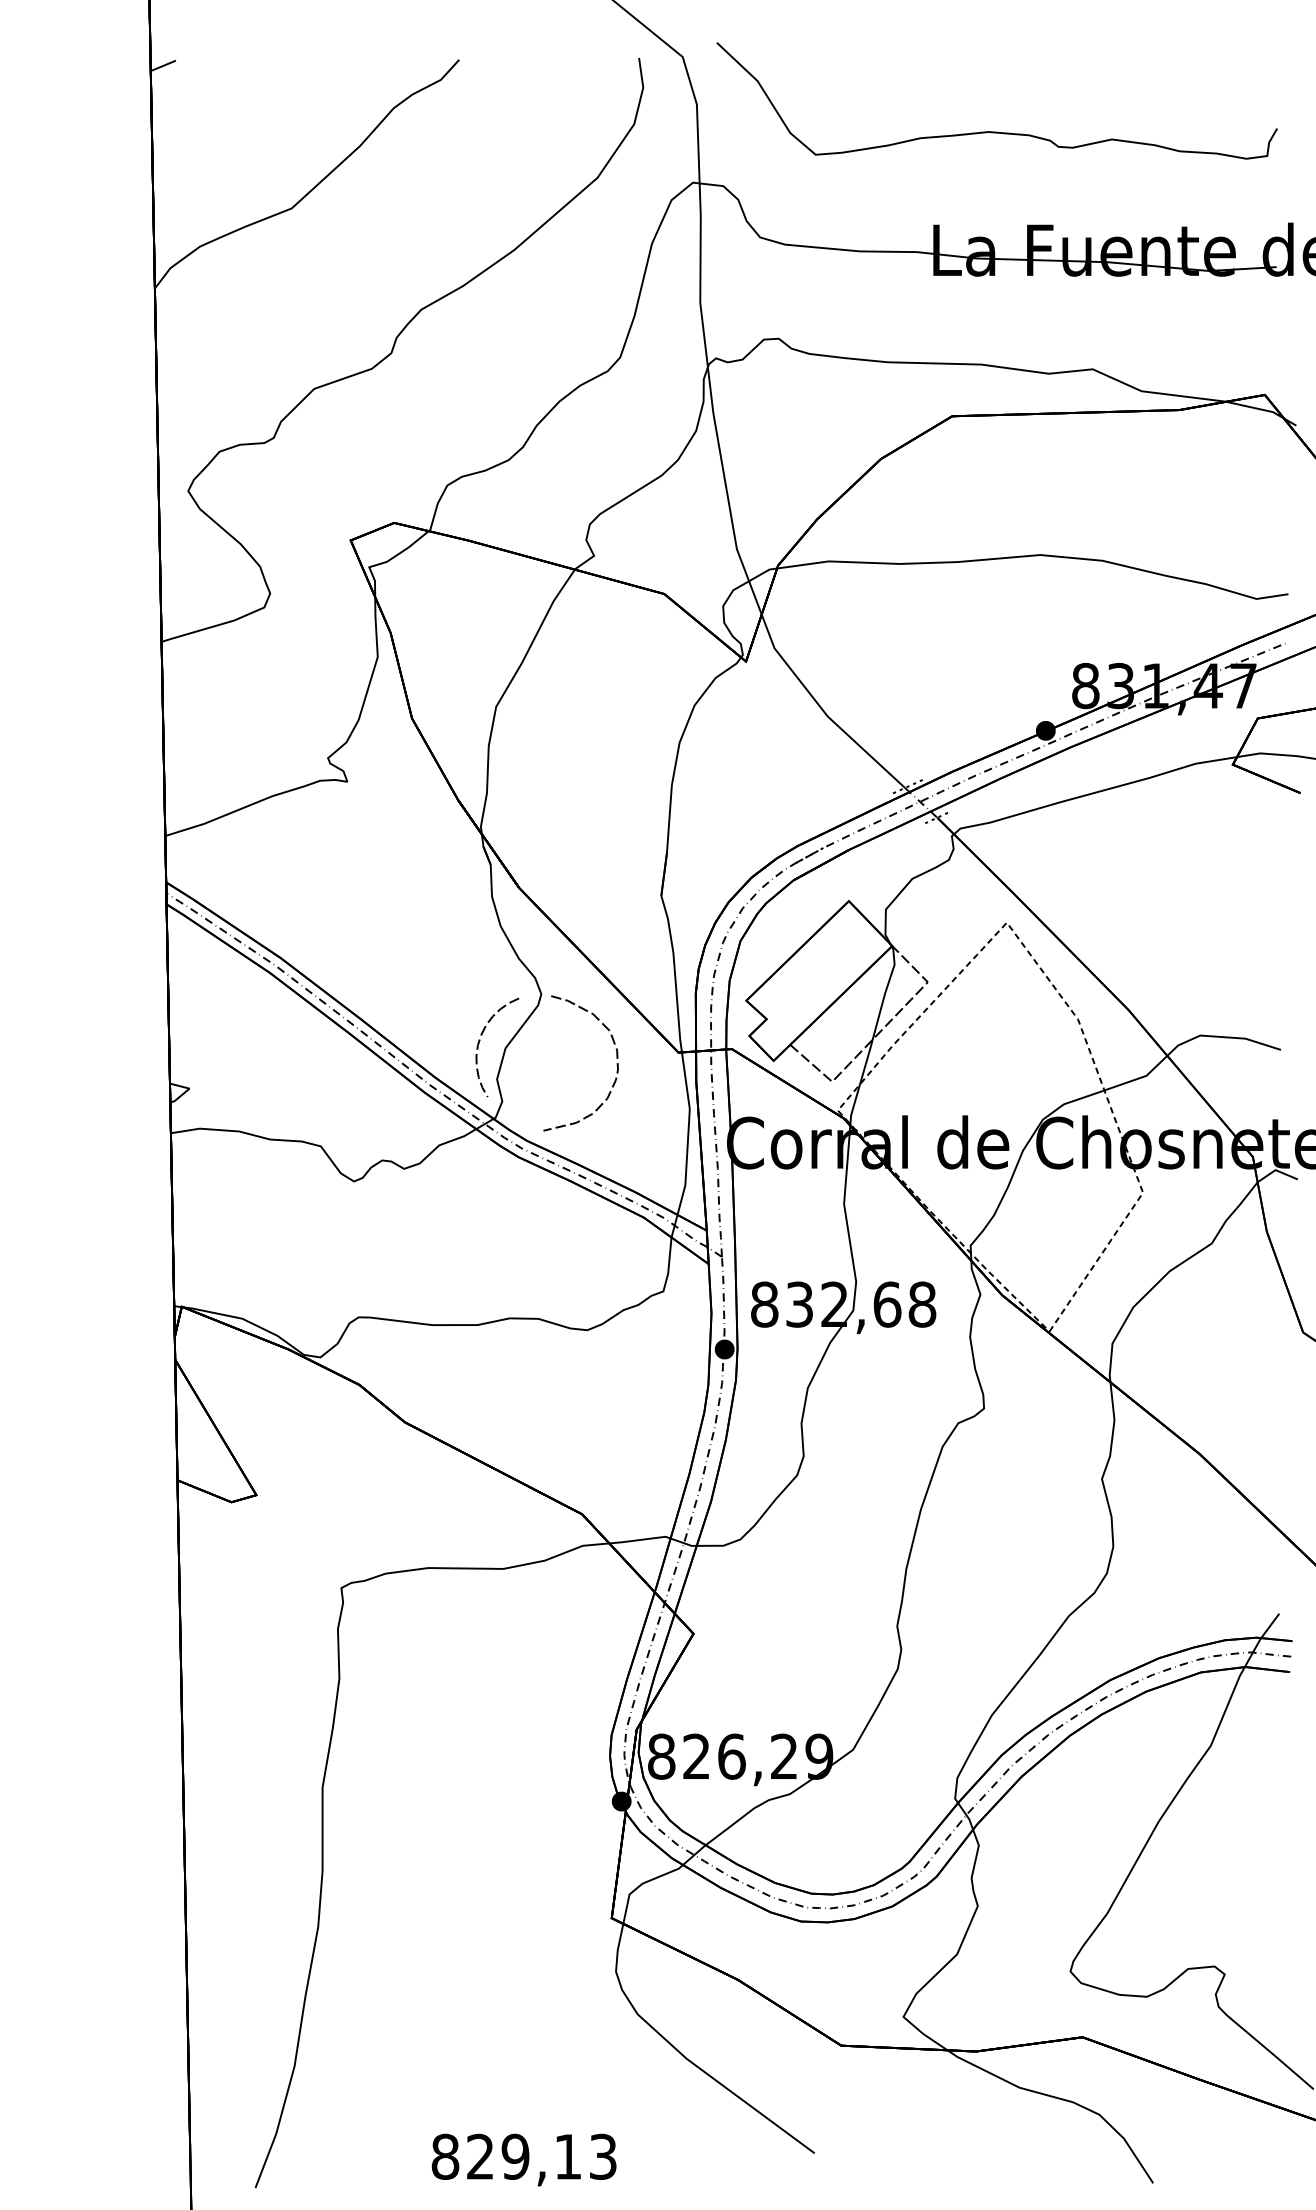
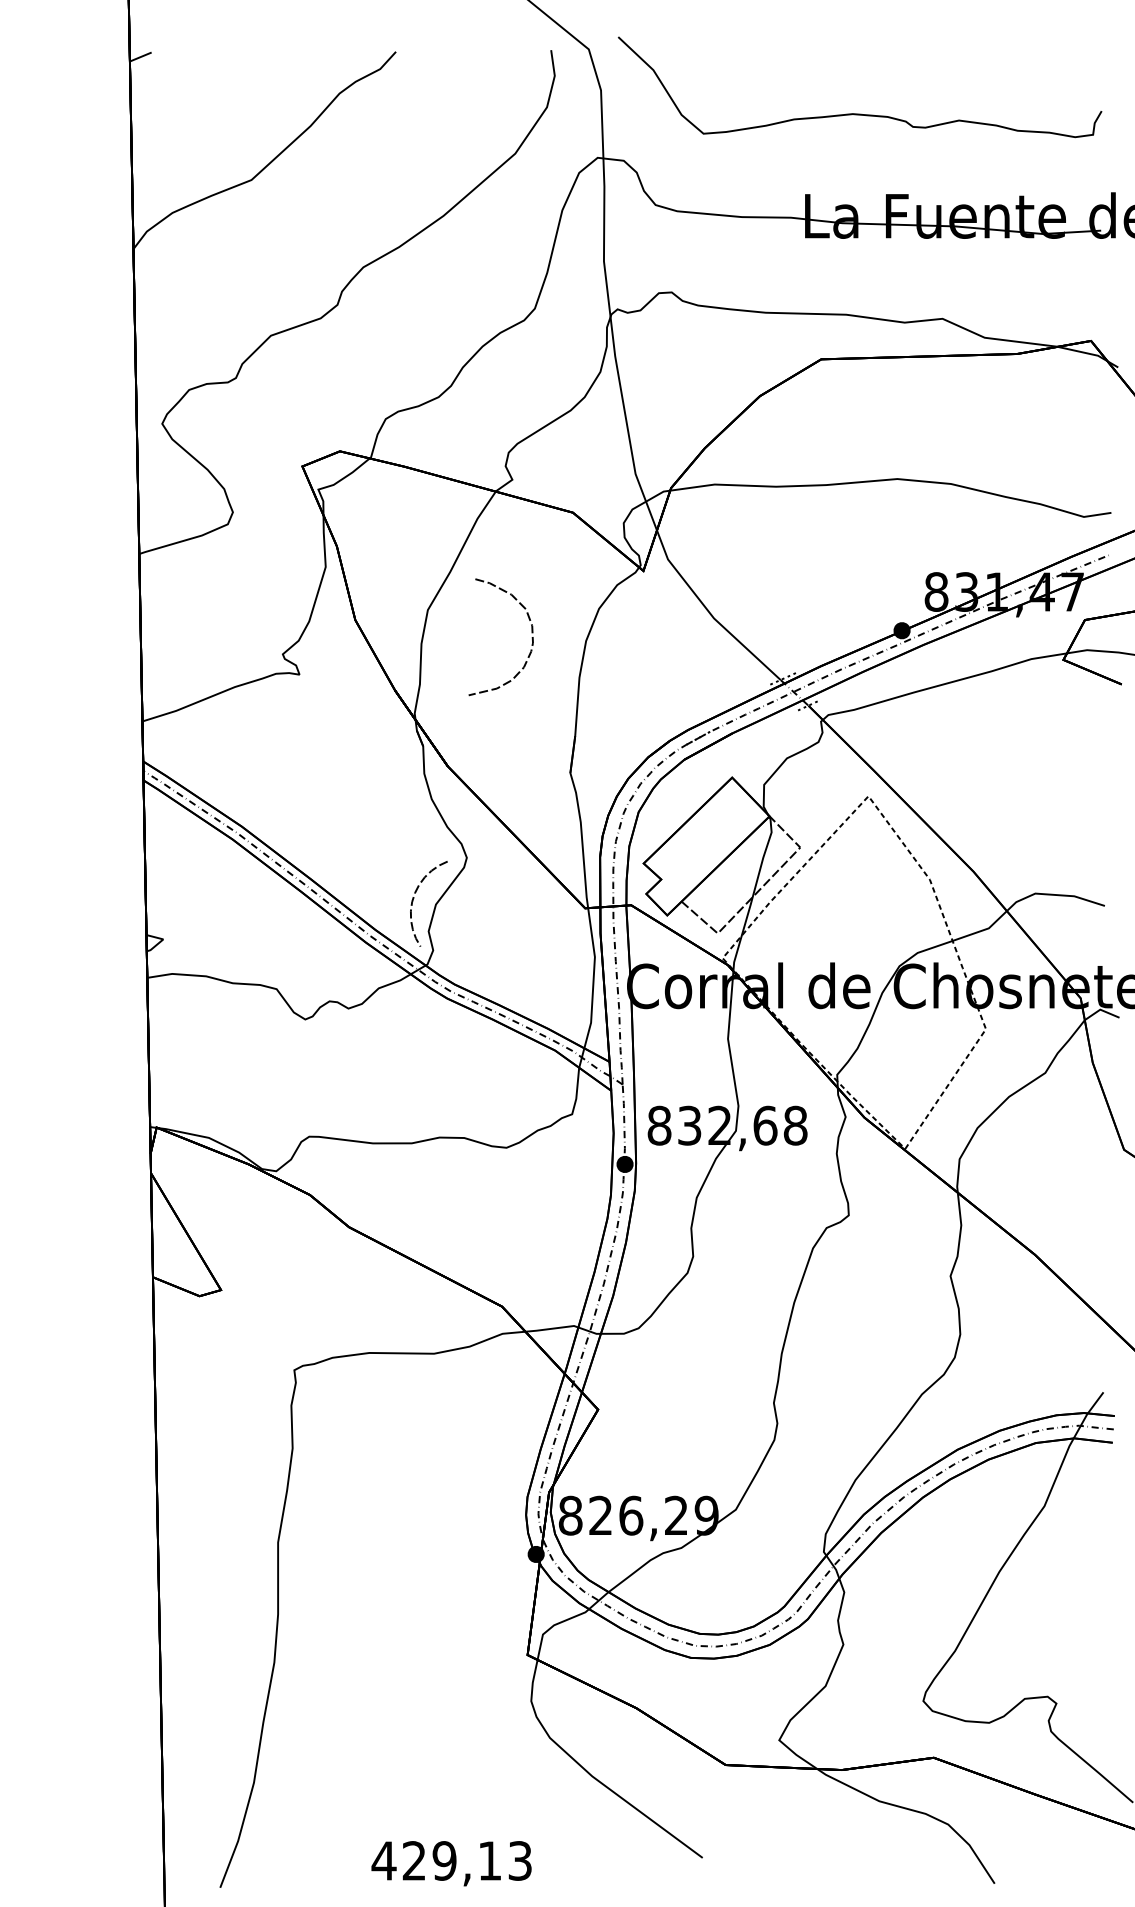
curve: (616, 1063) -> (531, 637), moved
text: (444, 2156) -> (383, 1860), 829,13 -> 429,13

